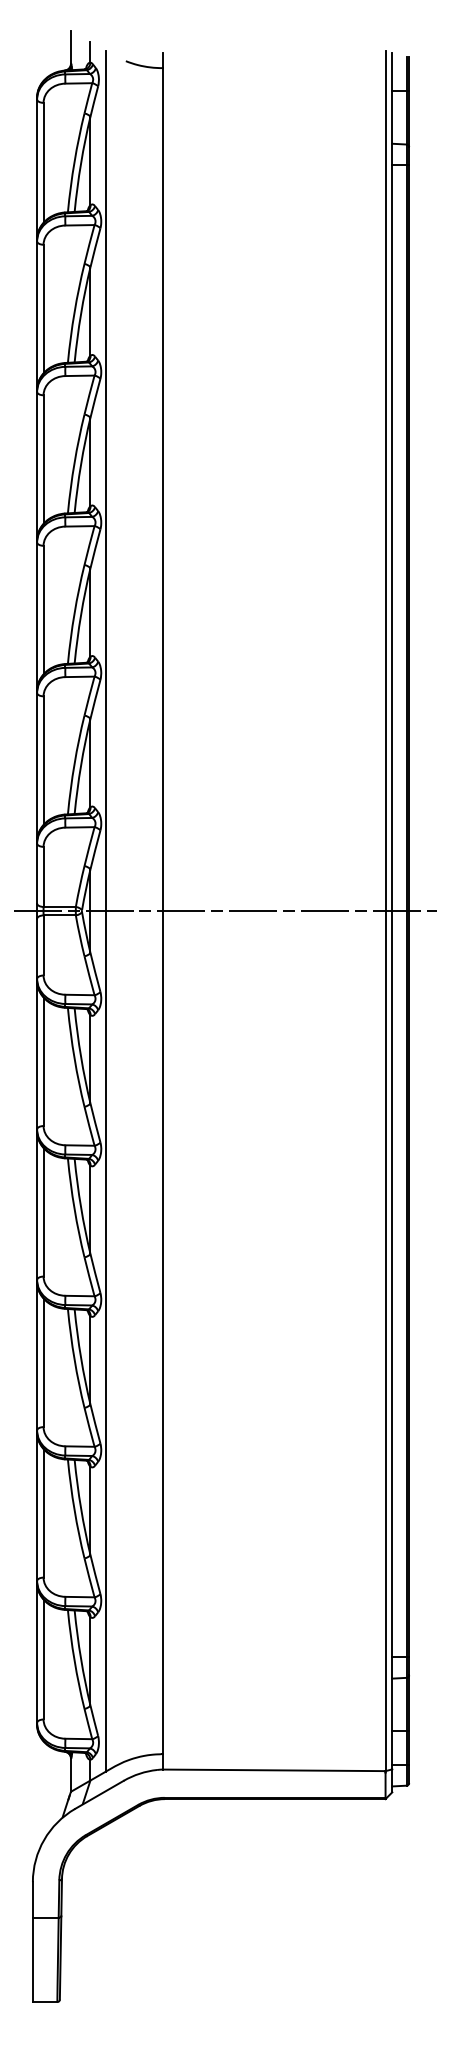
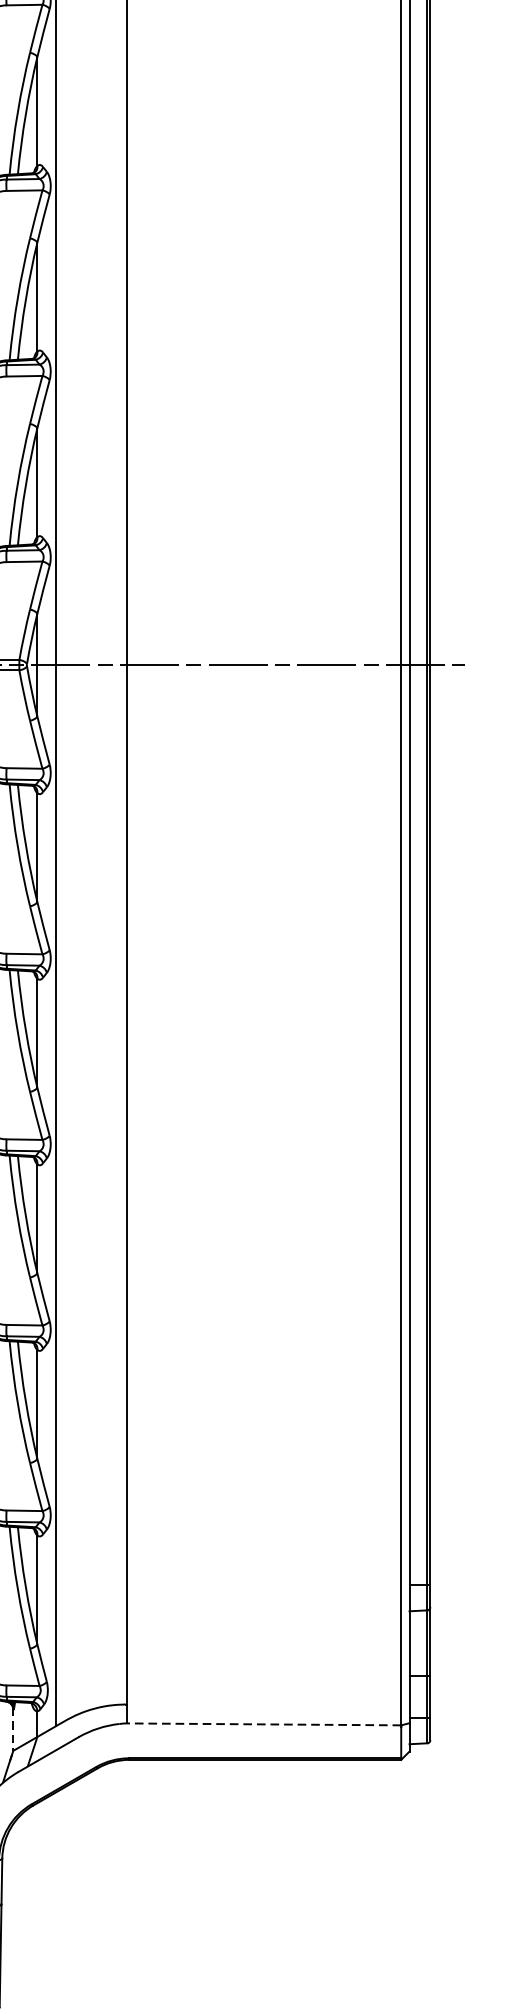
line: (273, 1770) -> (263, 1724), solid -> dashed
line: (70, 1774) -> (12, 1729), solid -> dashed

